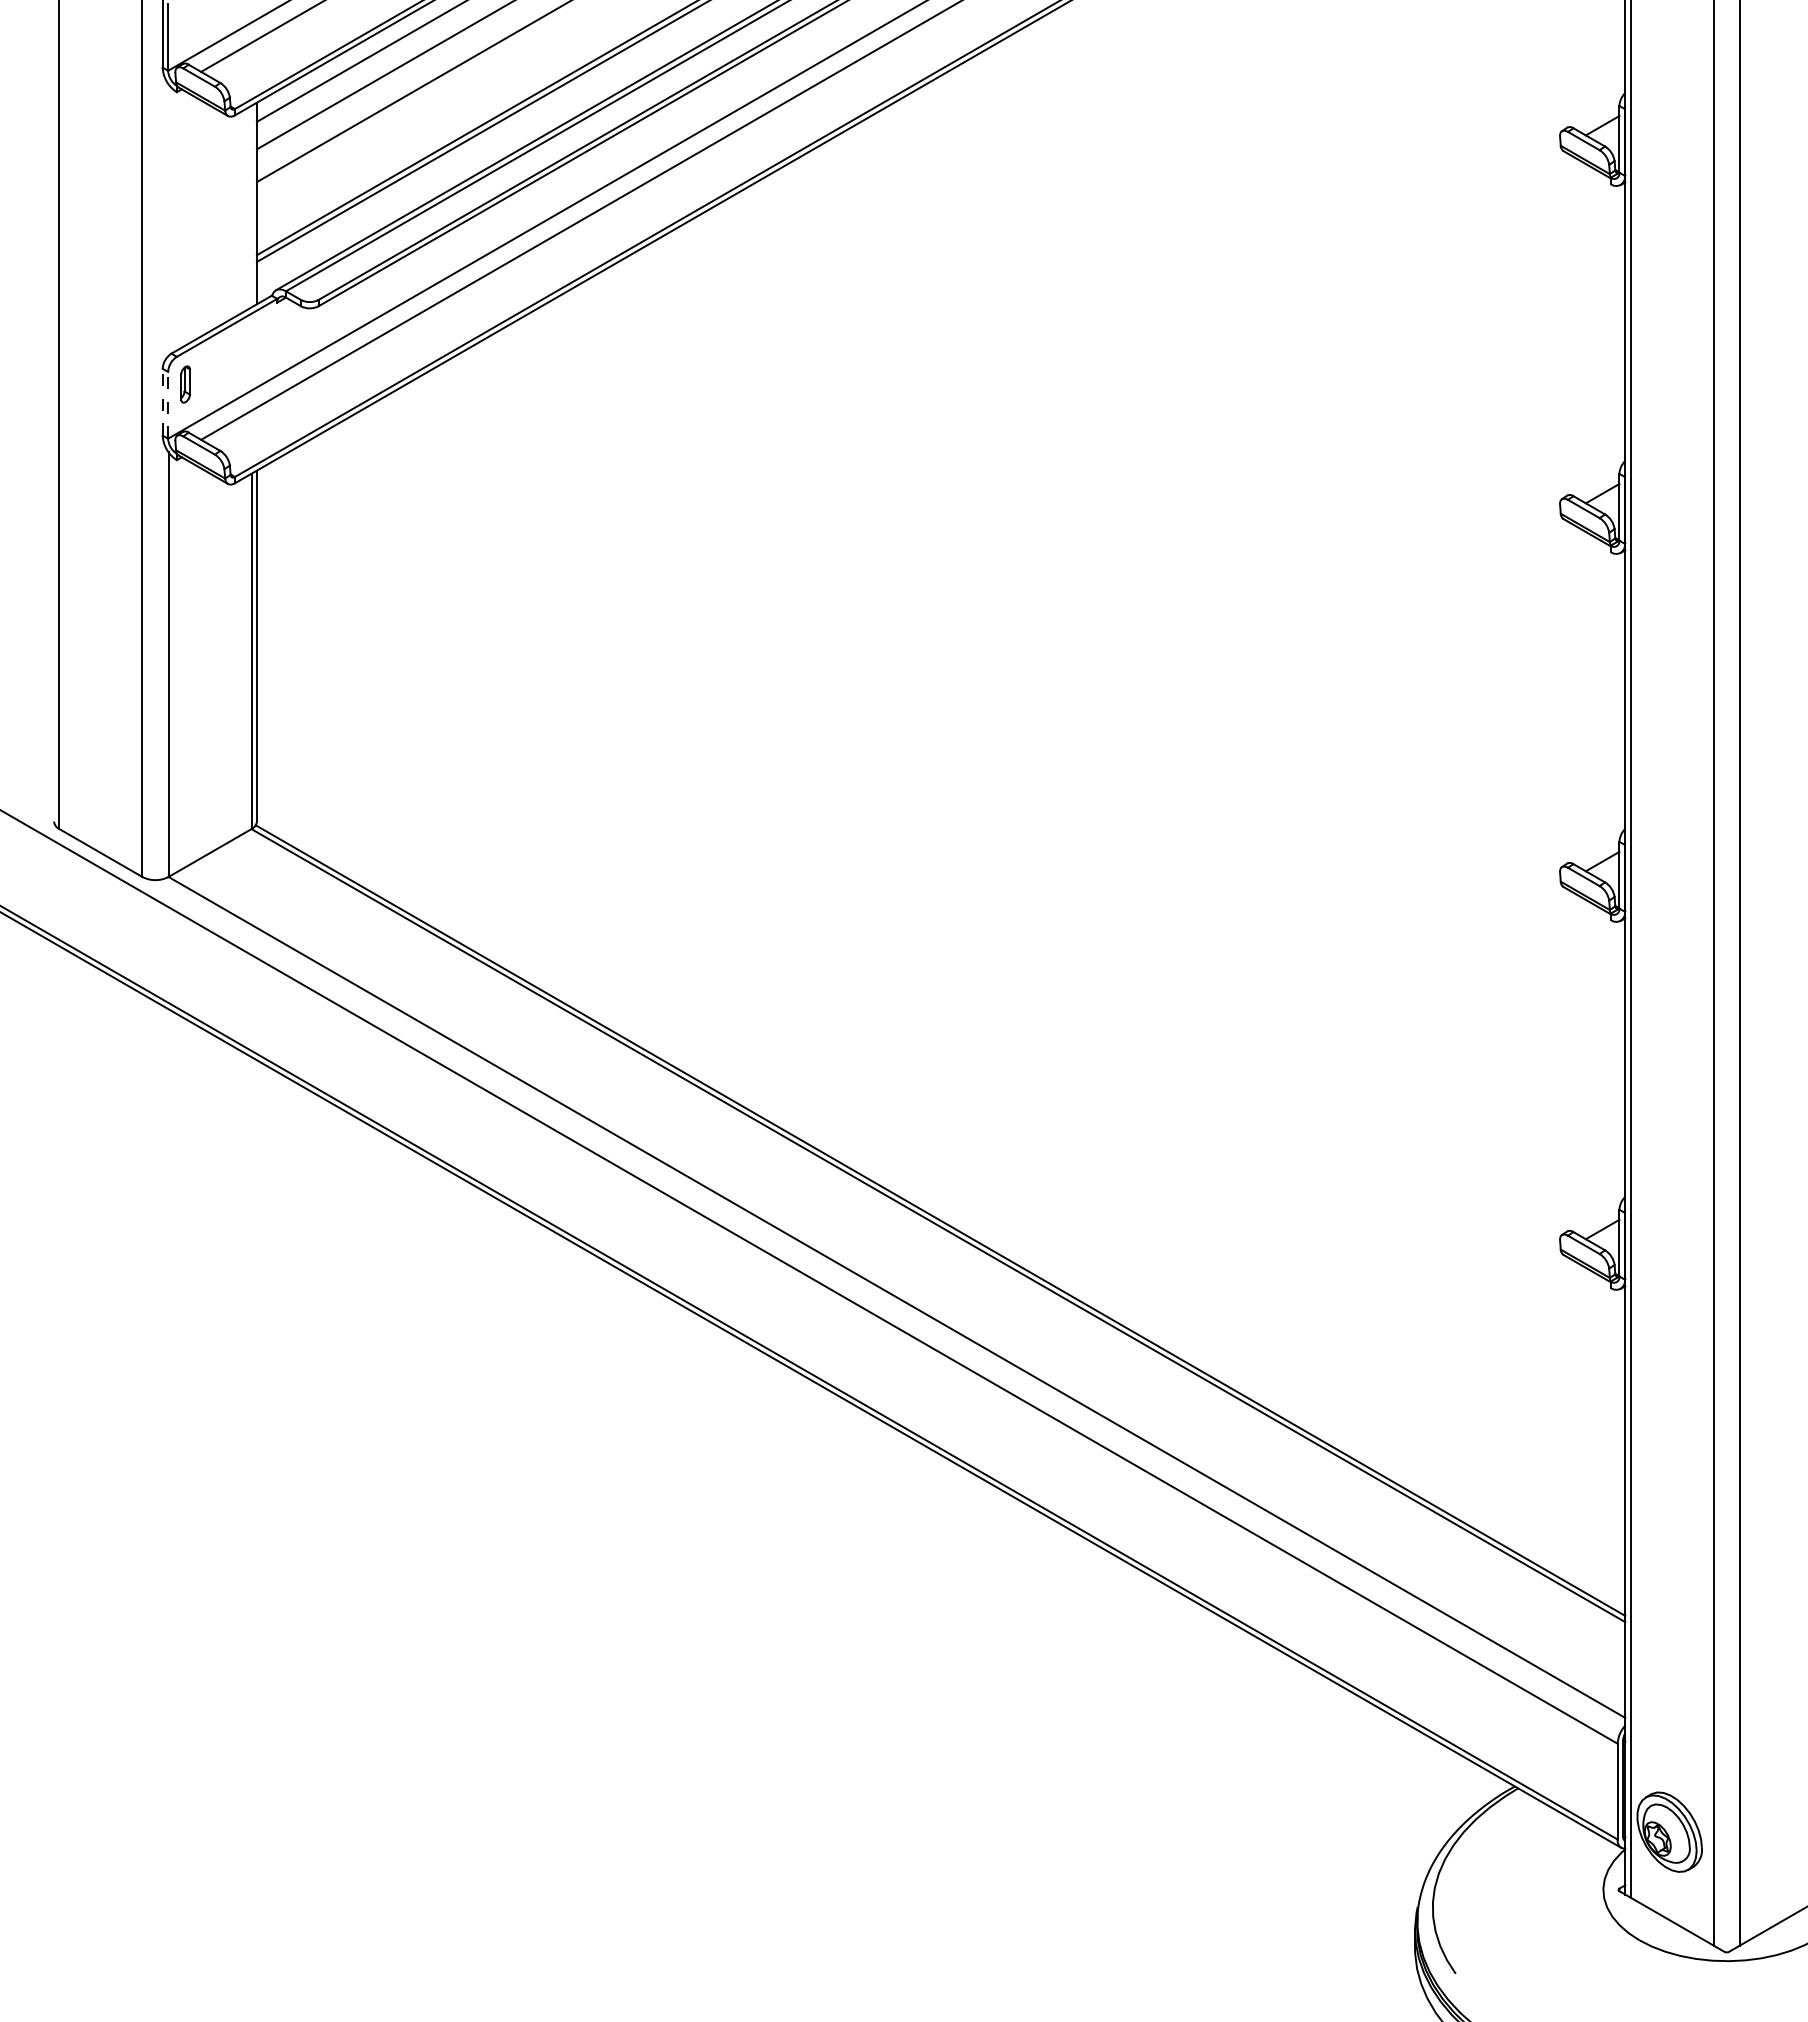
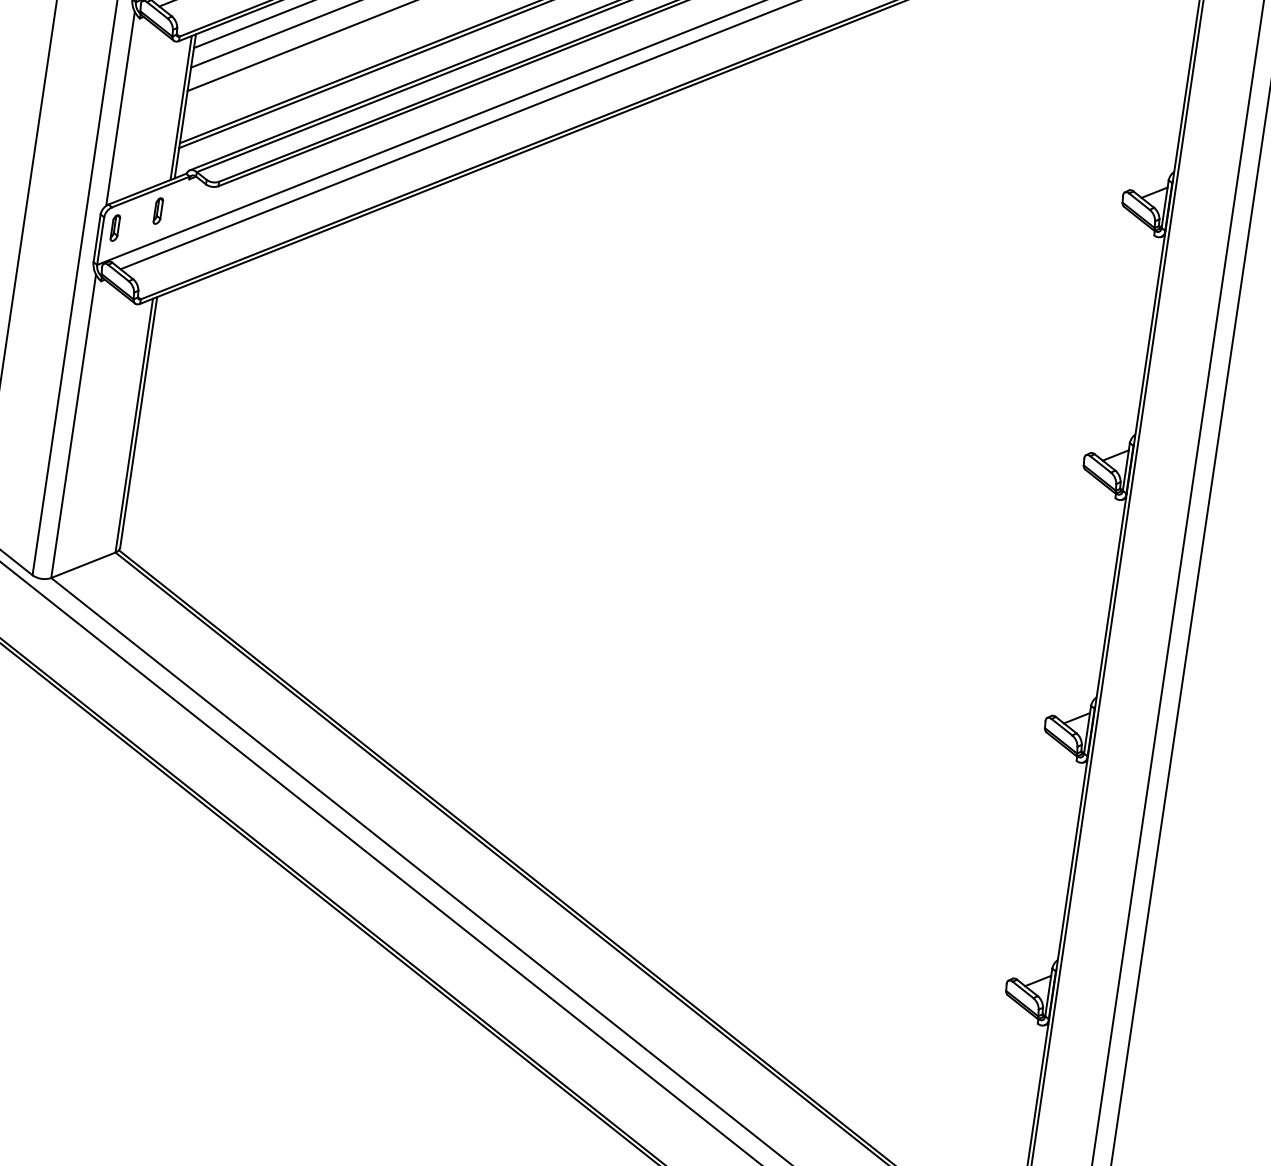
line: (251, 206) -> (181, 107), added
line: (168, 219) -> (120, 108), added
part: (240, 352) -> (157, 211), added
line: (162, 401) -> (97, 237), dashed -> solid
line: (168, 404) -> (101, 240), dashed -> solid

